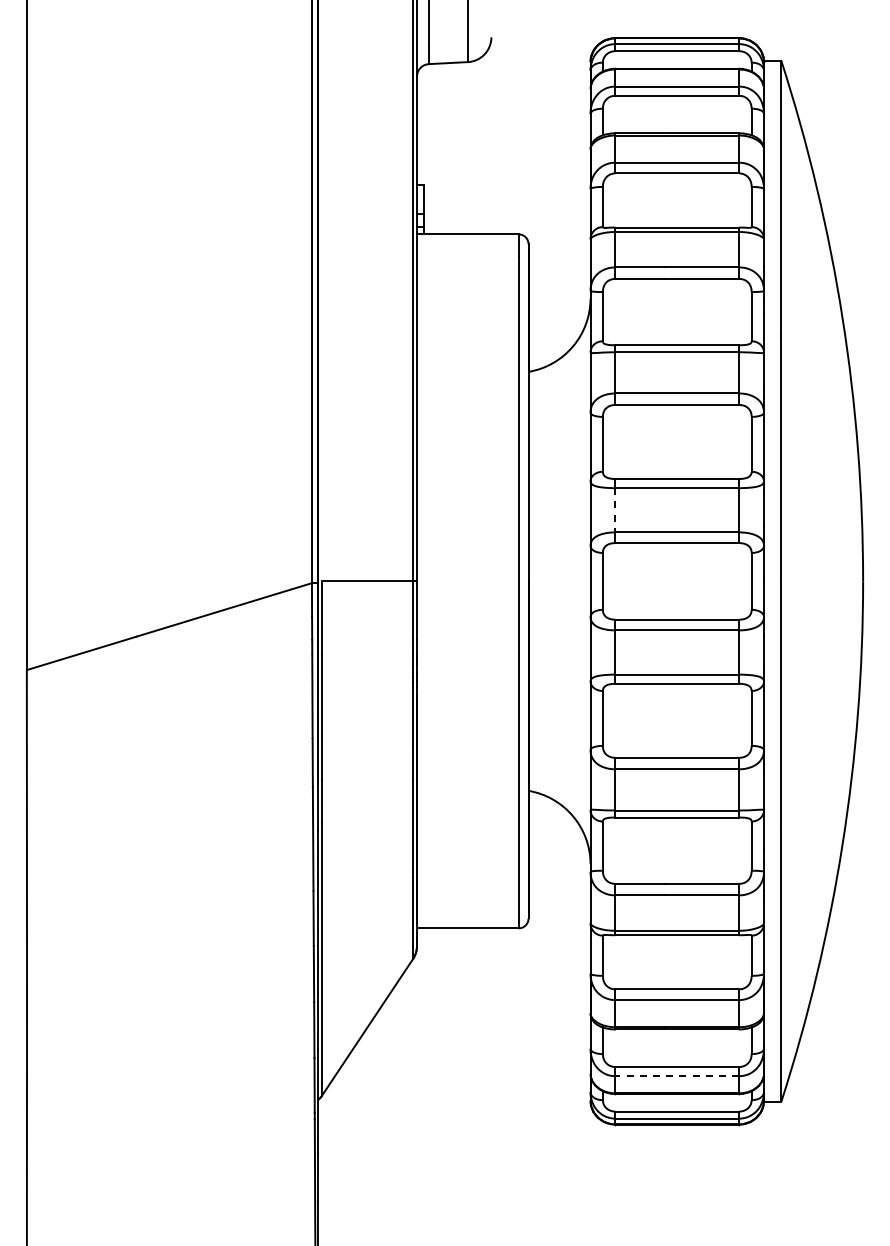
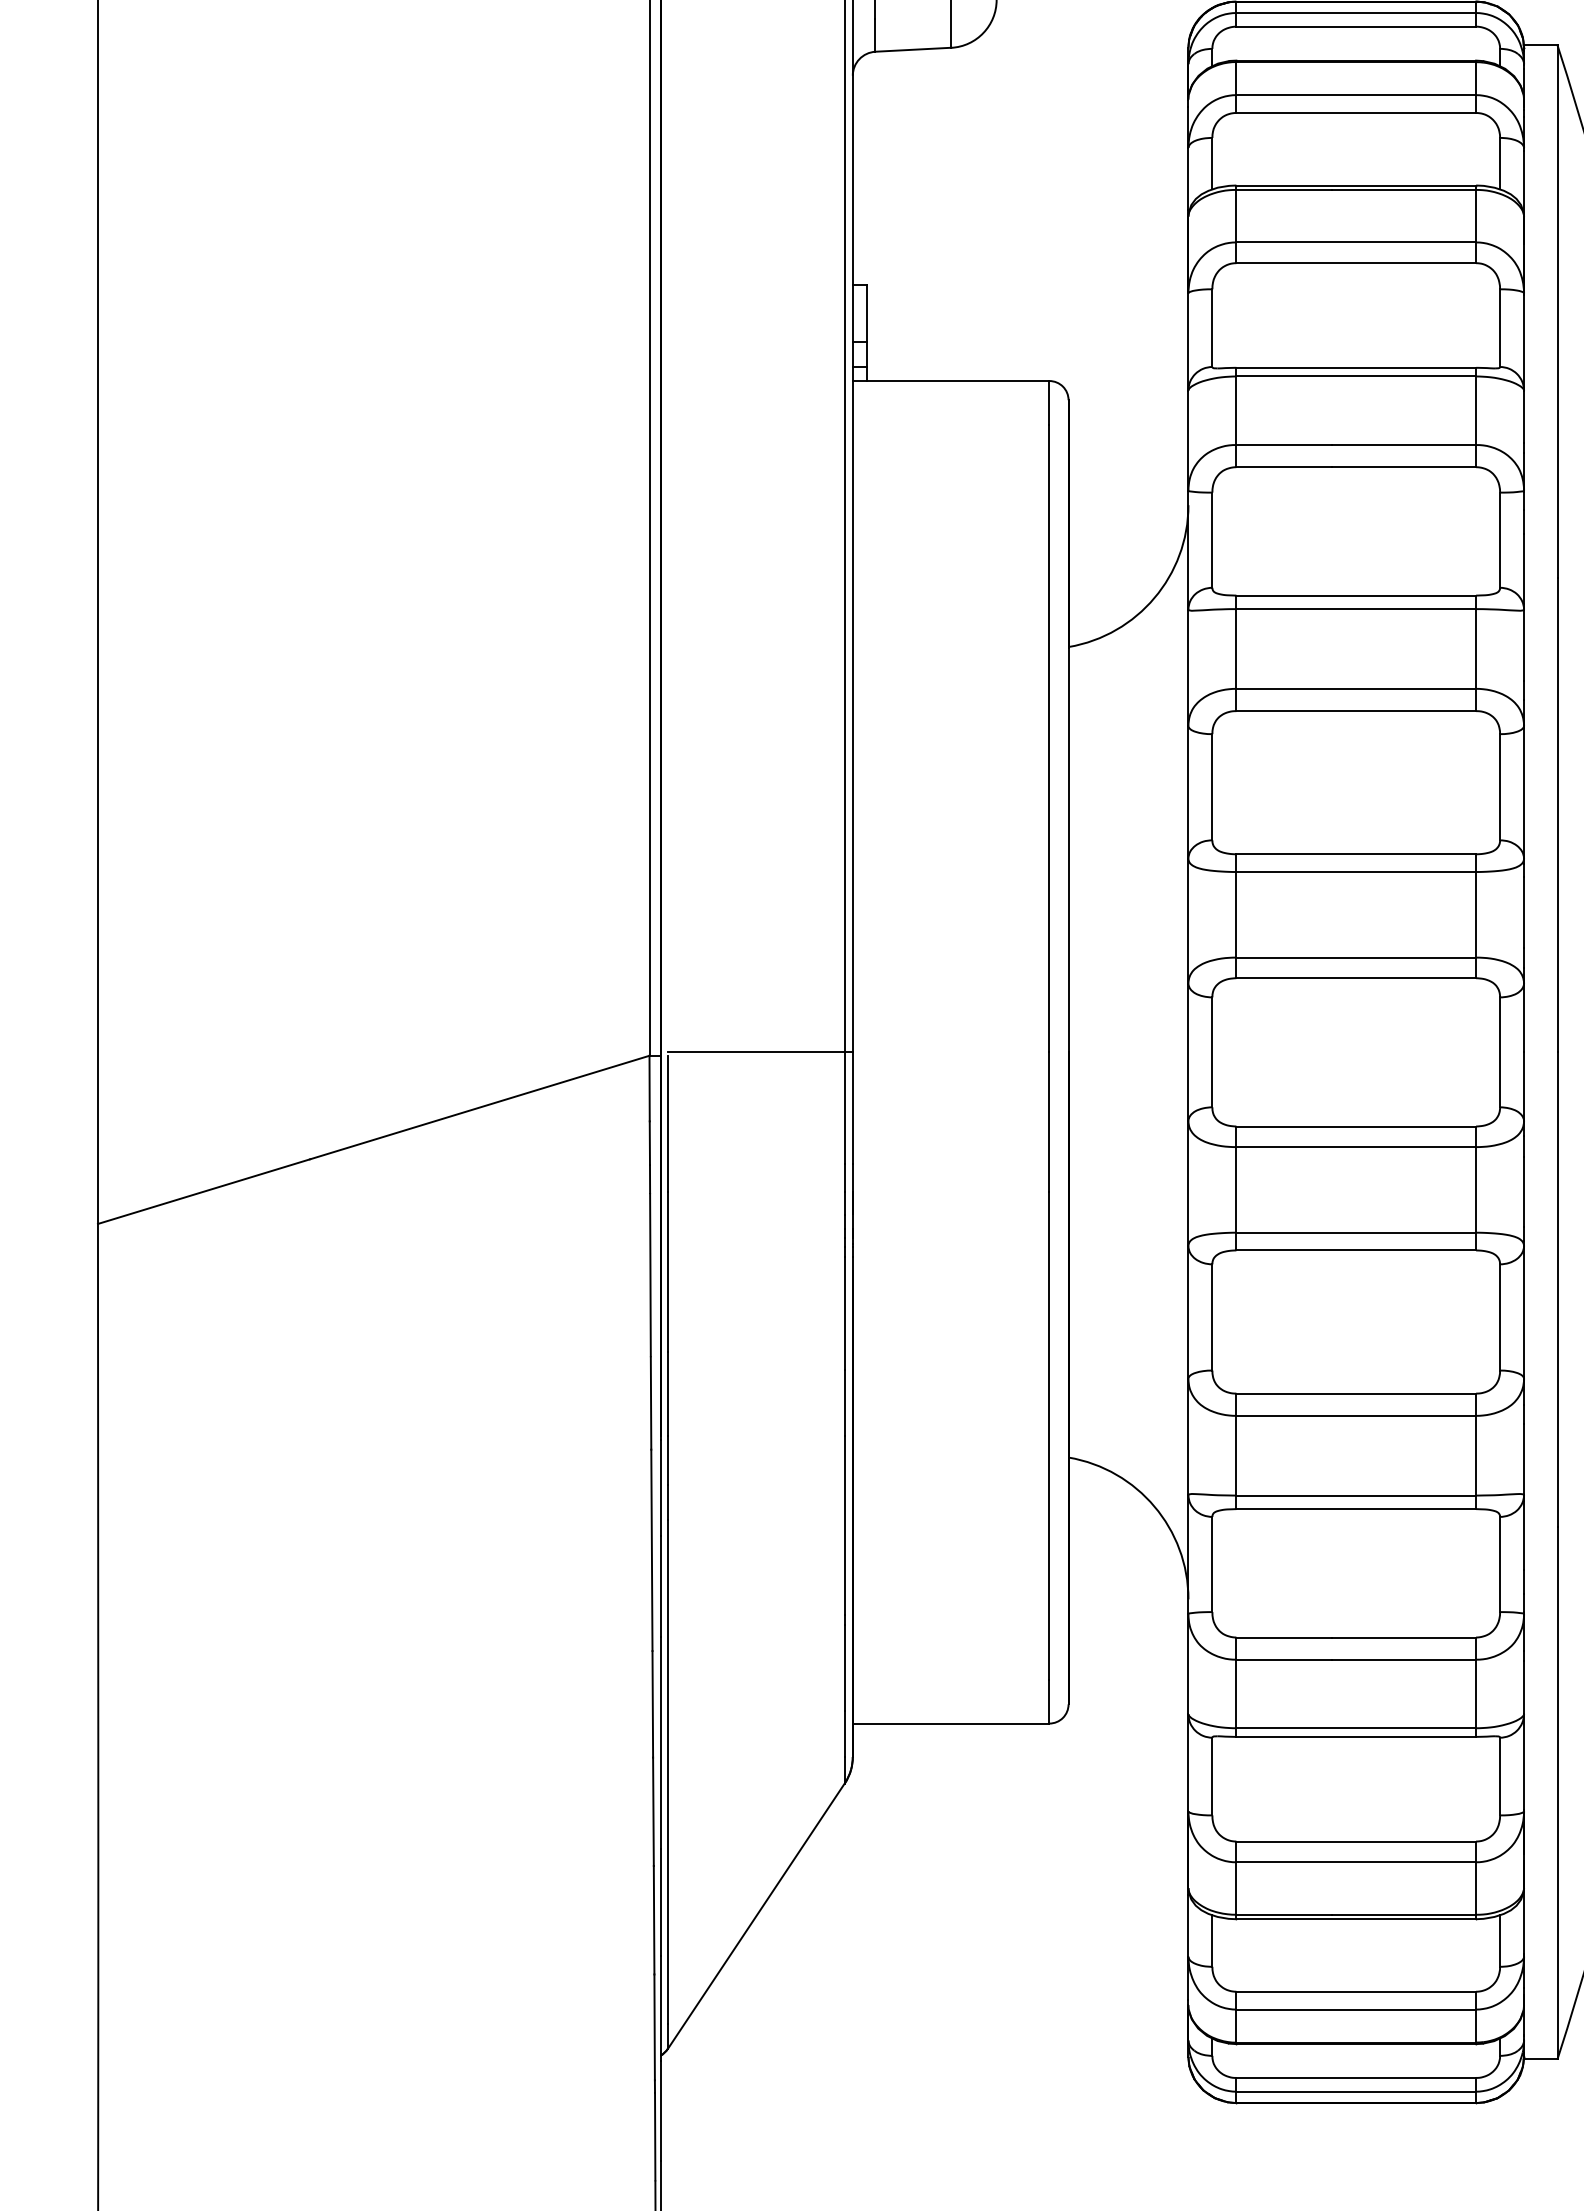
line: (615, 510) -> (1236, 915), dashed -> solid
line: (677, 1076) -> (1356, 2010), dashed -> solid

